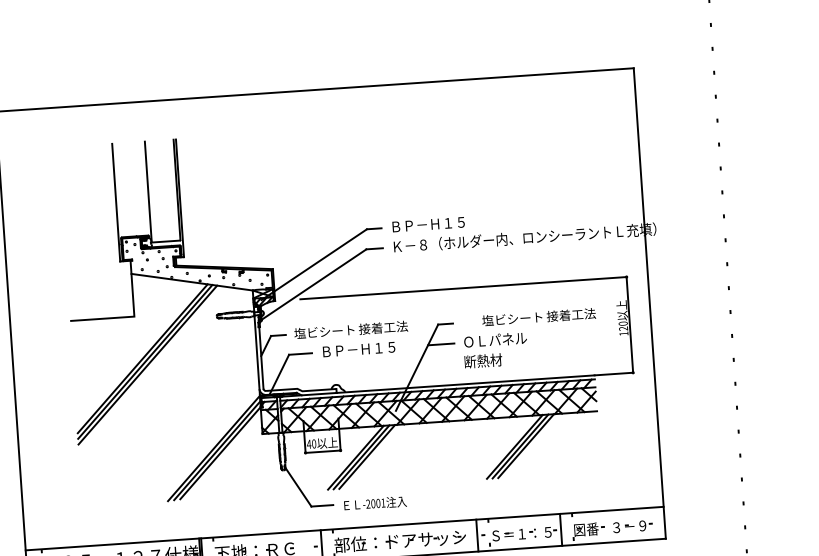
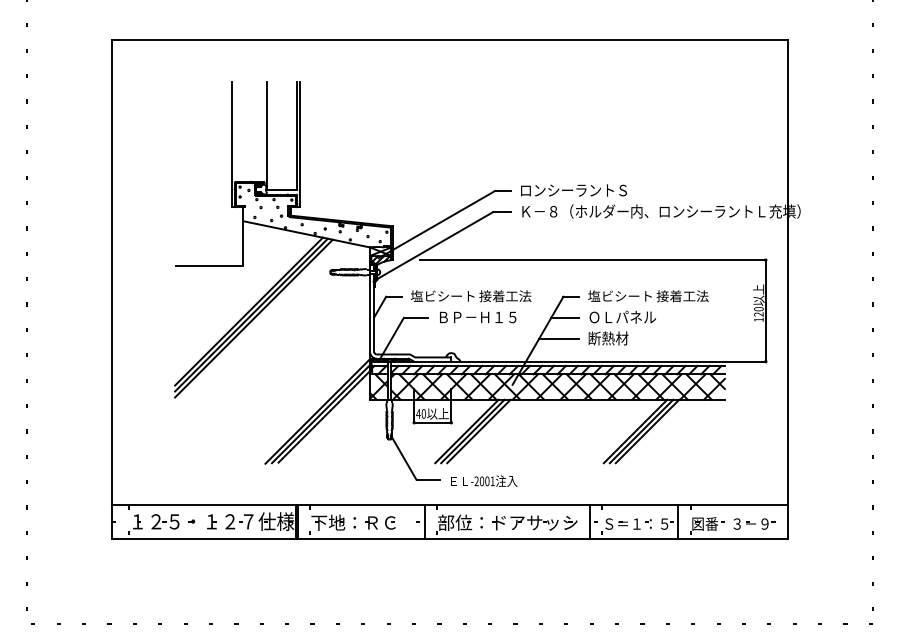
text: (440, 223) -> (573, 190), ＢＰ－Ｈ１５ -> ロンシーラントＳ
text: (539, 317) -> (648, 296), moved
line: (437, 365) -> (559, 339), added

